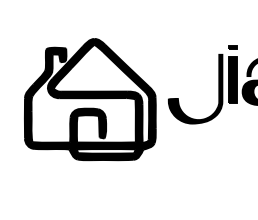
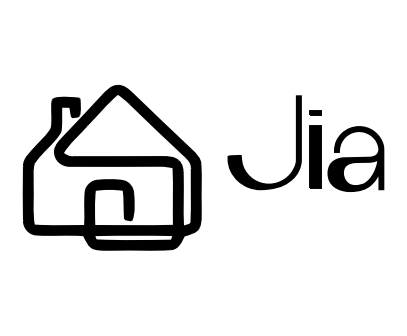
part: (178, 98) -> (241, 155), moved
part: (89, 99) -> (111, 167), moved

